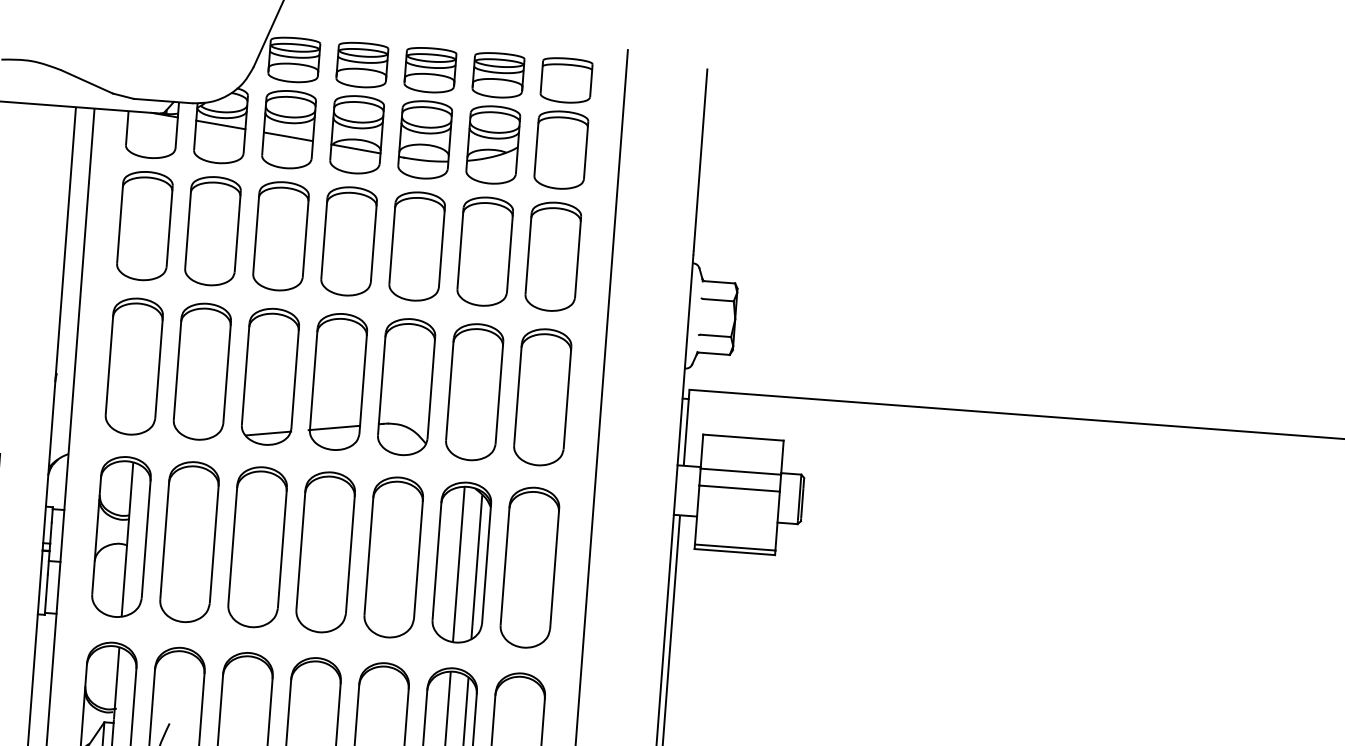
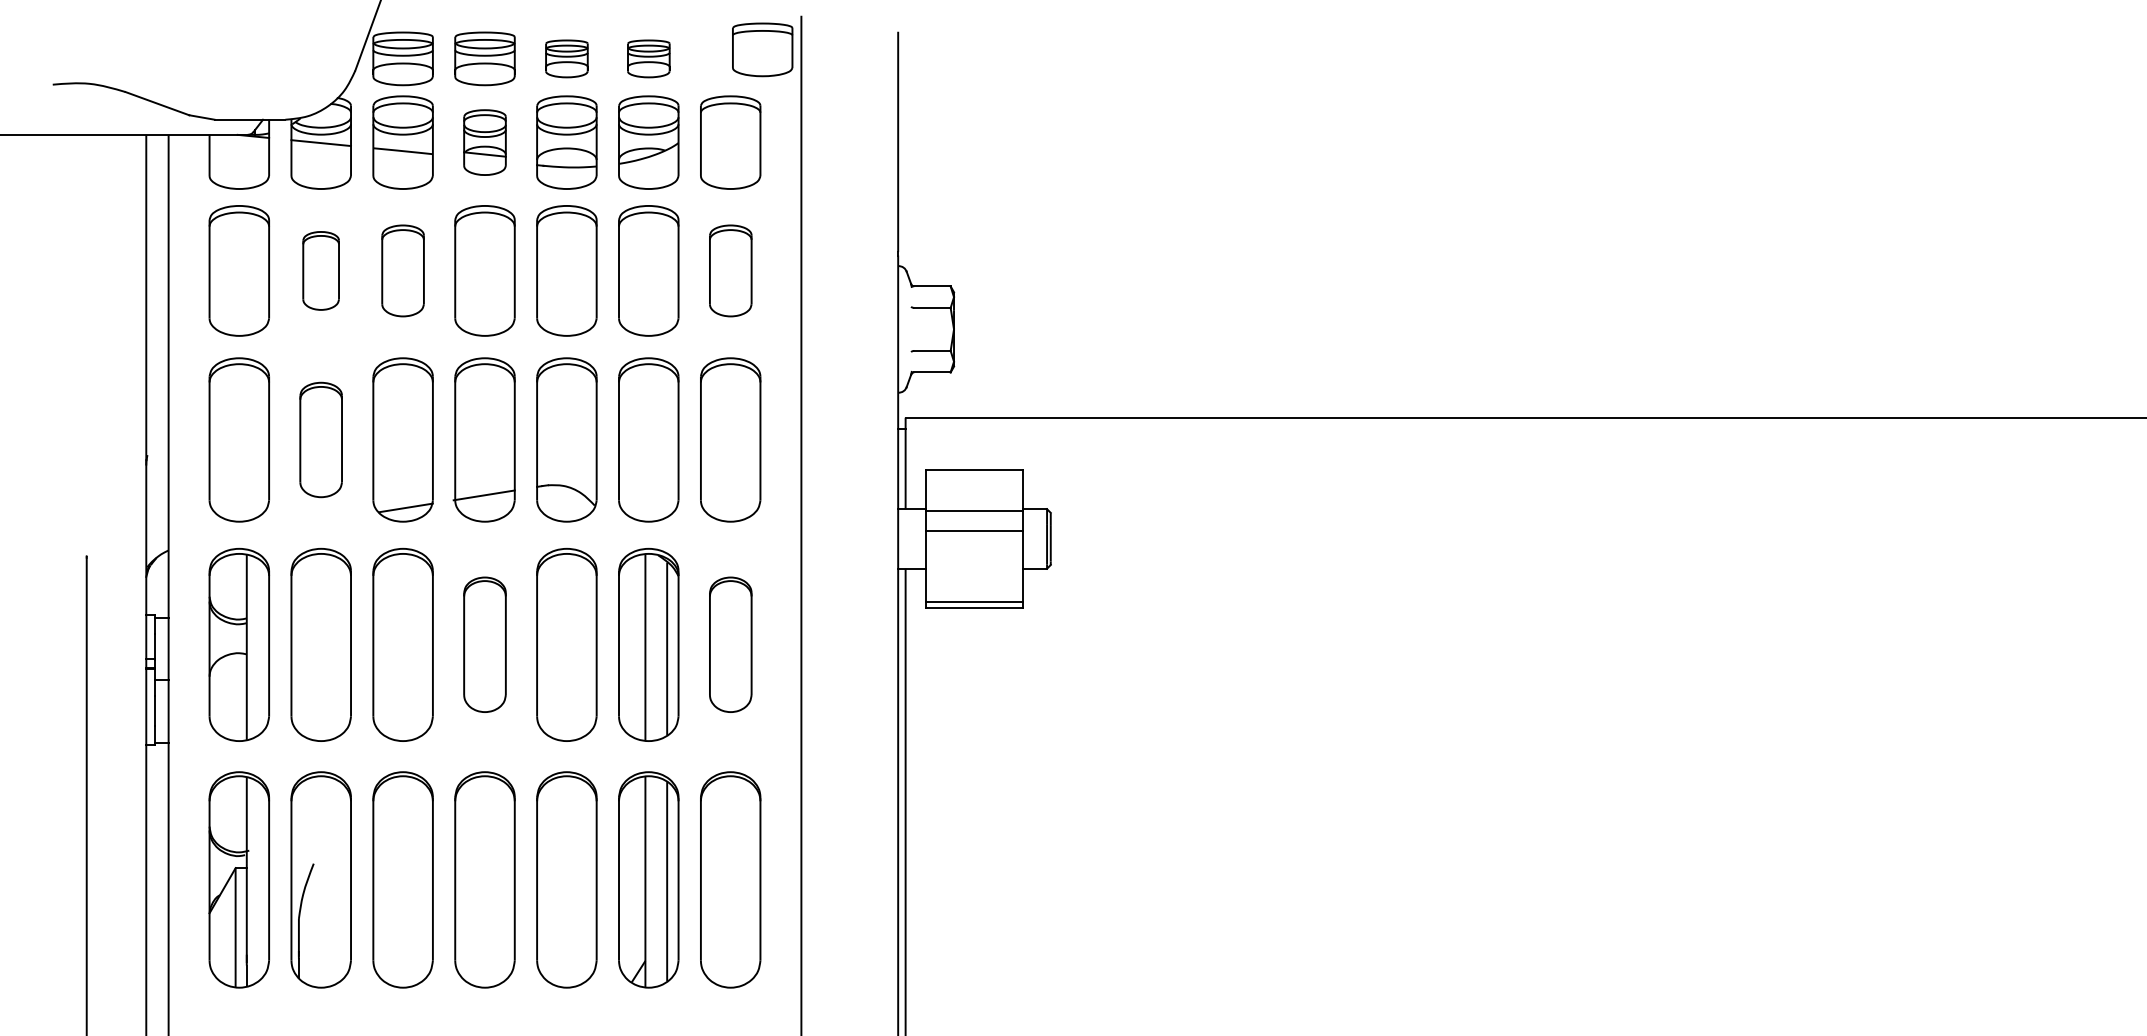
part: (430, 69) -> (566, 58), size x0.7
part: (498, 75) -> (648, 58), size x0.7
part: (566, 80) -> (762, 49), moved
part: (356, 134) -> (484, 142), size x0.7
part: (212, 230) -> (320, 270), size x0.6
part: (280, 235) -> (402, 270), size x0.7
part: (553, 256) -> (730, 270), size x0.7
part: (201, 371) -> (320, 439), size x0.7
part: (325, 551) -> (484, 644), size x0.7
part: (529, 567) -> (730, 644), size x0.7

